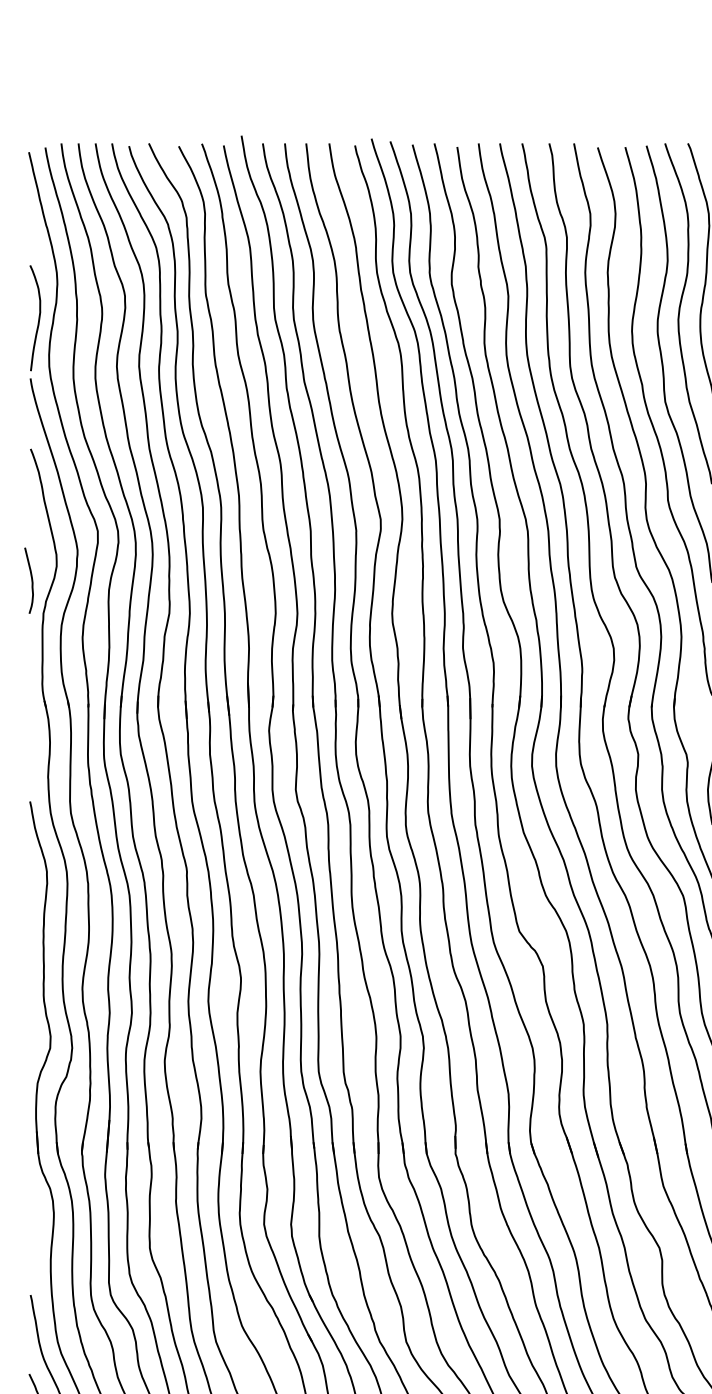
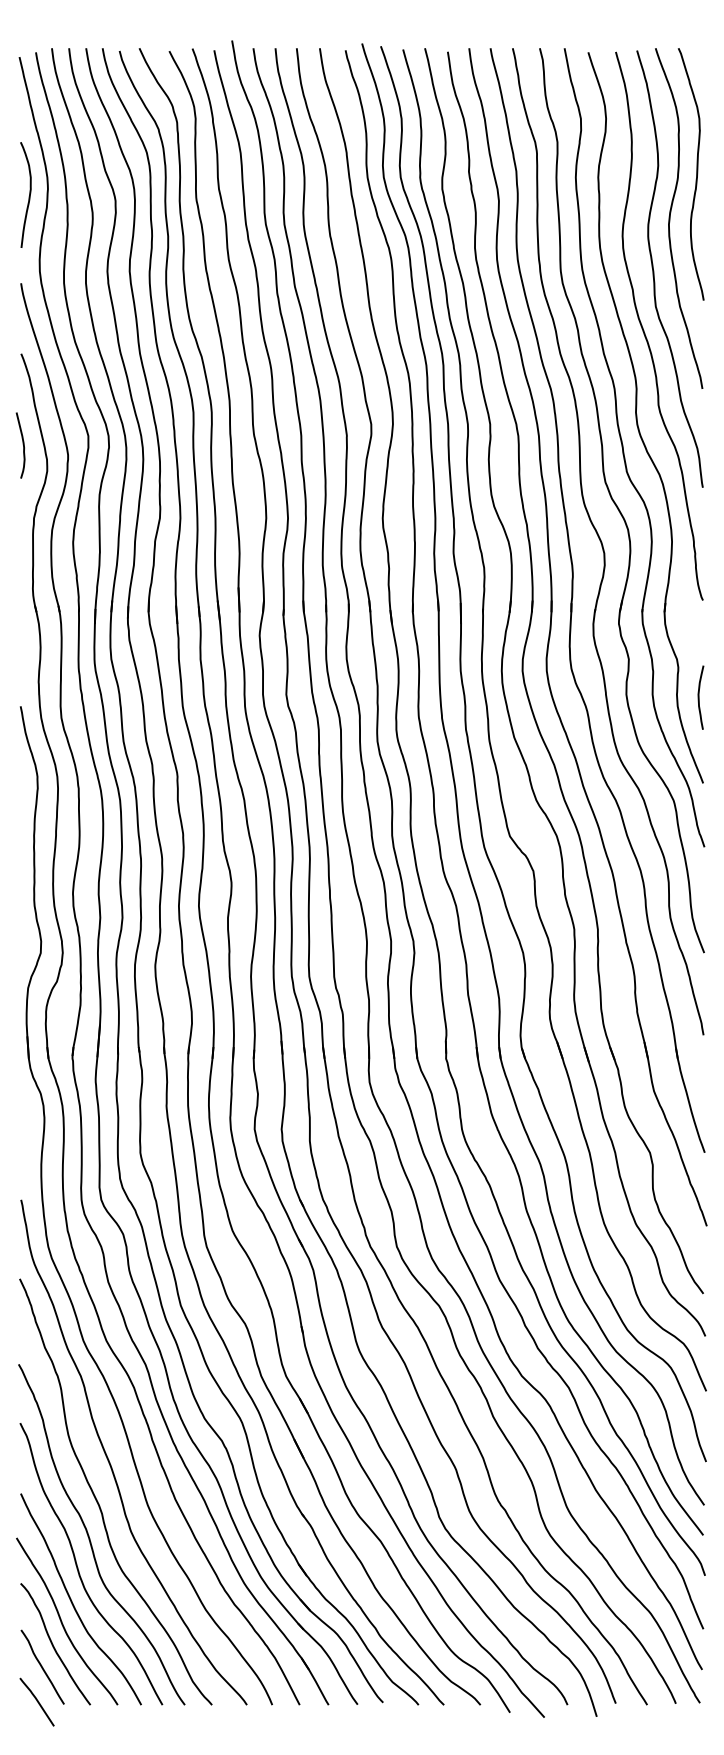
curve: (37, 319) -> (28, 196), moved
curve: (30, 579) -> (22, 444), moved

